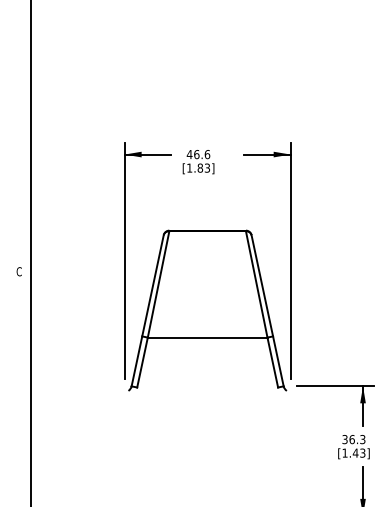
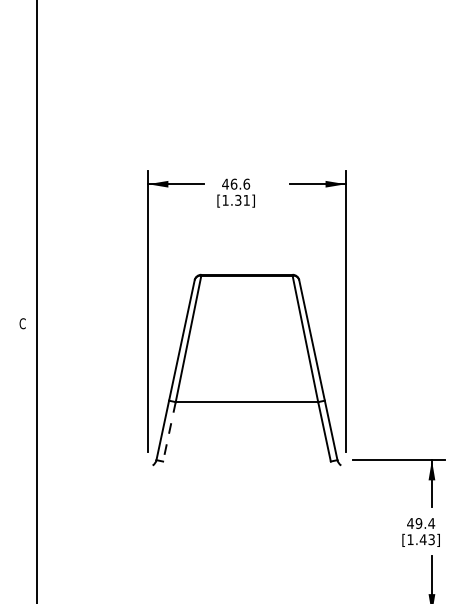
text: (203, 167) -> (242, 199), [1.83] -> [1.31]
line: (142, 362) -> (169, 431), solid -> dashed
text: (353, 439) -> (420, 523), 36.3 -> 49.4

